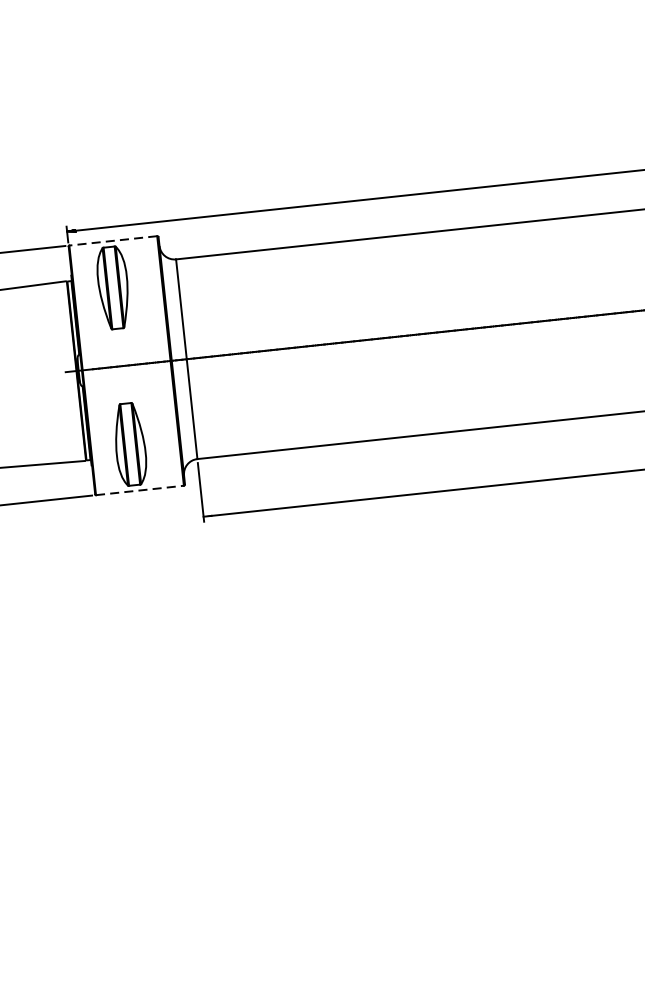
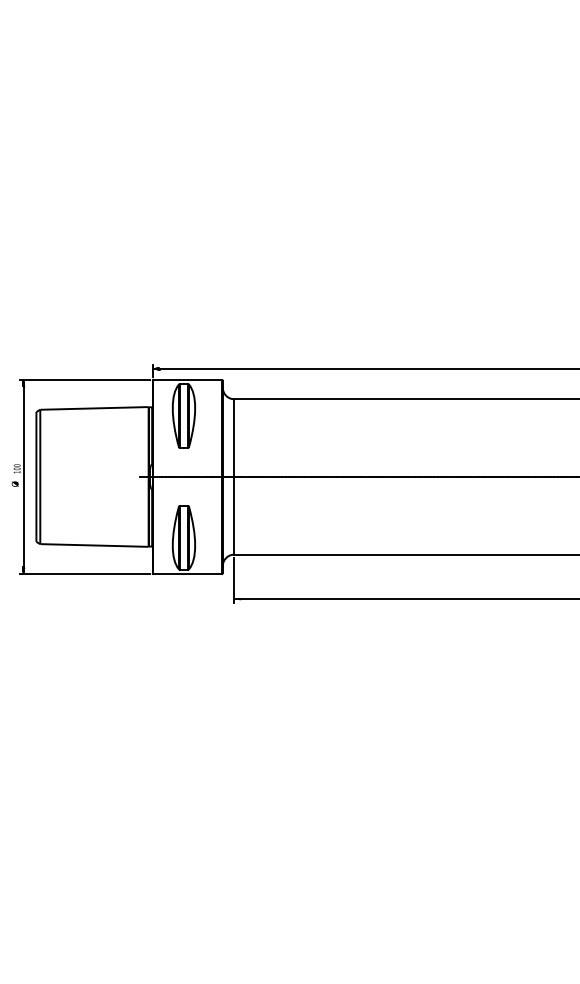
line: (113, 240) -> (187, 379), dashed -> solid
line: (141, 490) -> (188, 574), dashed -> solid

